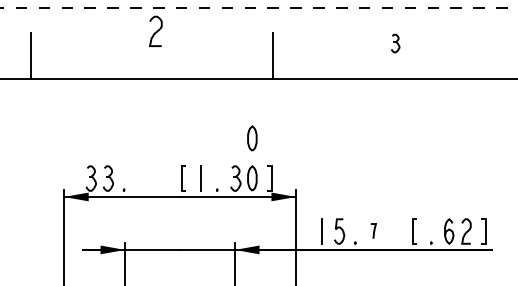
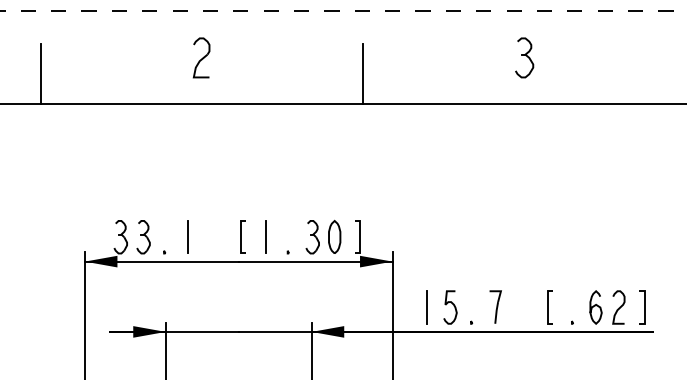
part: (155, 31) -> (201, 57), moved
part: (395, 43) -> (524, 57), size x1.67
part: (252, 138) -> (334, 183), removed
line: (142, 178) -> (188, 236), added
part: (373, 230) -> (495, 306), size x1.67

